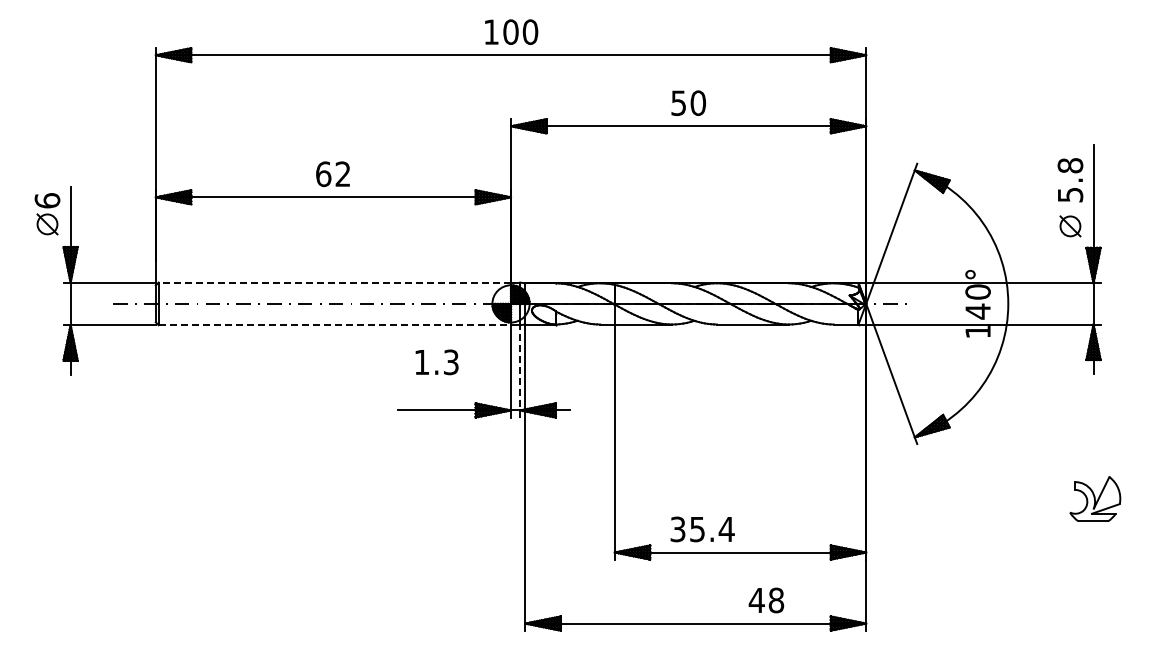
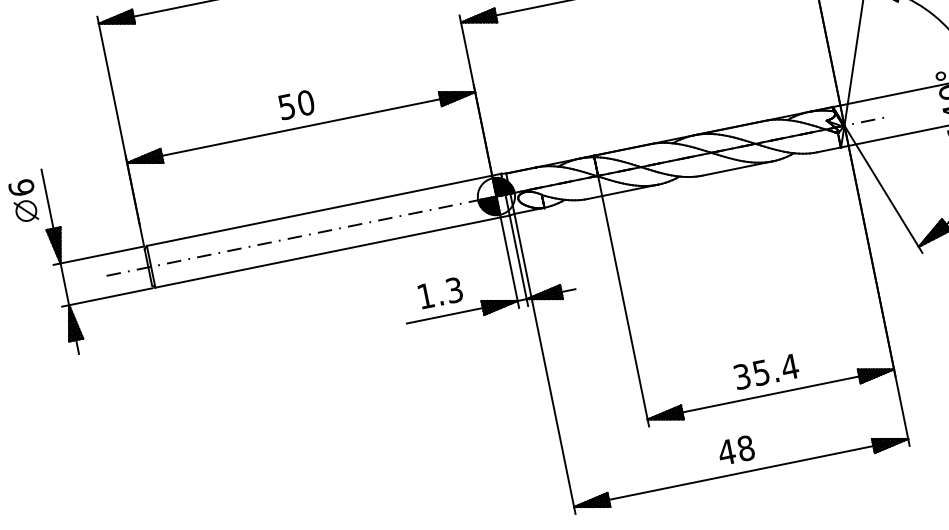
text: (333, 174) -> (296, 105), 62 -> 50
line: (334, 282) -> (319, 210), dashed -> solid
line: (335, 325) -> (328, 252), dashed -> solid
text: (436, 362) -> (440, 293), moved
line: (520, 370) -> (518, 259), dashed -> solid
text: (702, 529) -> (766, 371), moved
text: (766, 600) -> (736, 450), moved

